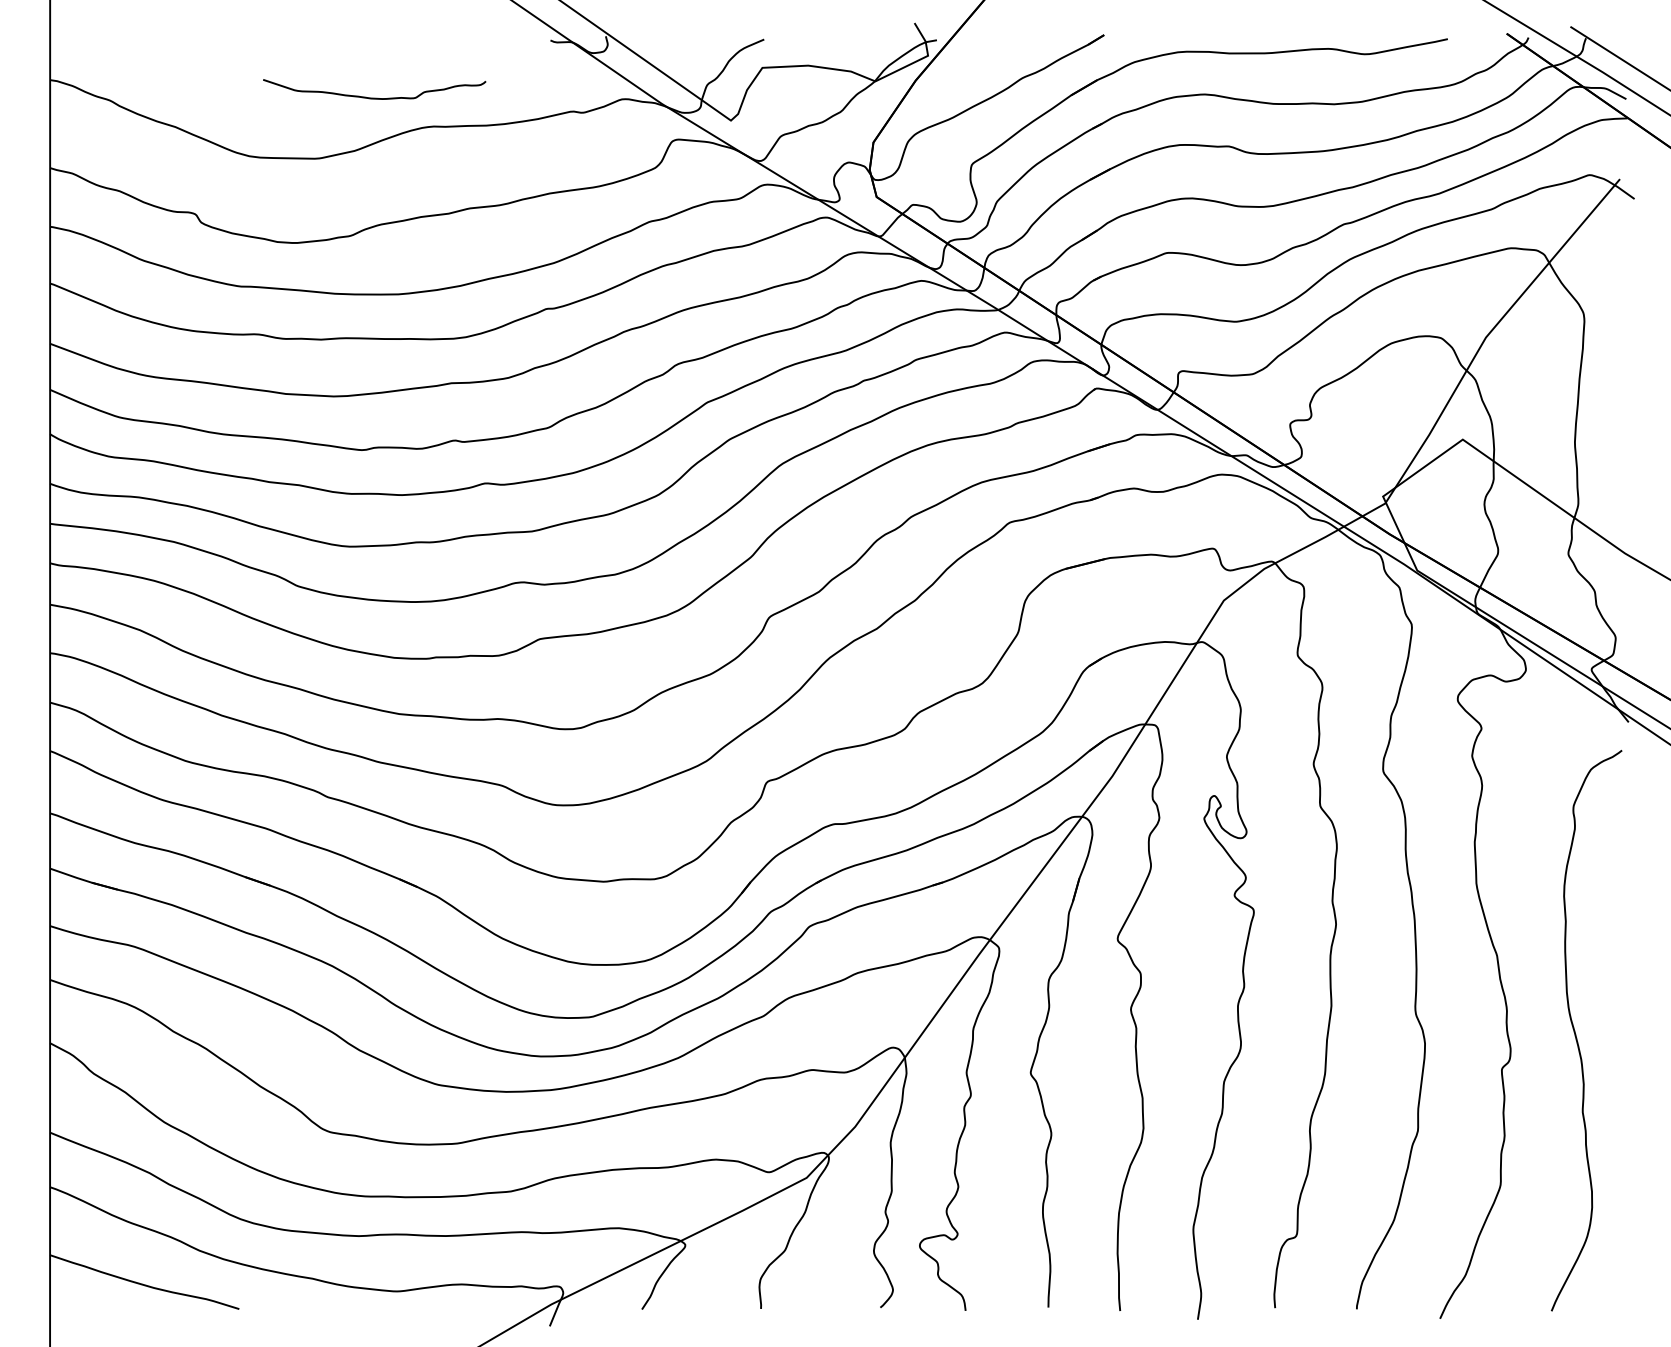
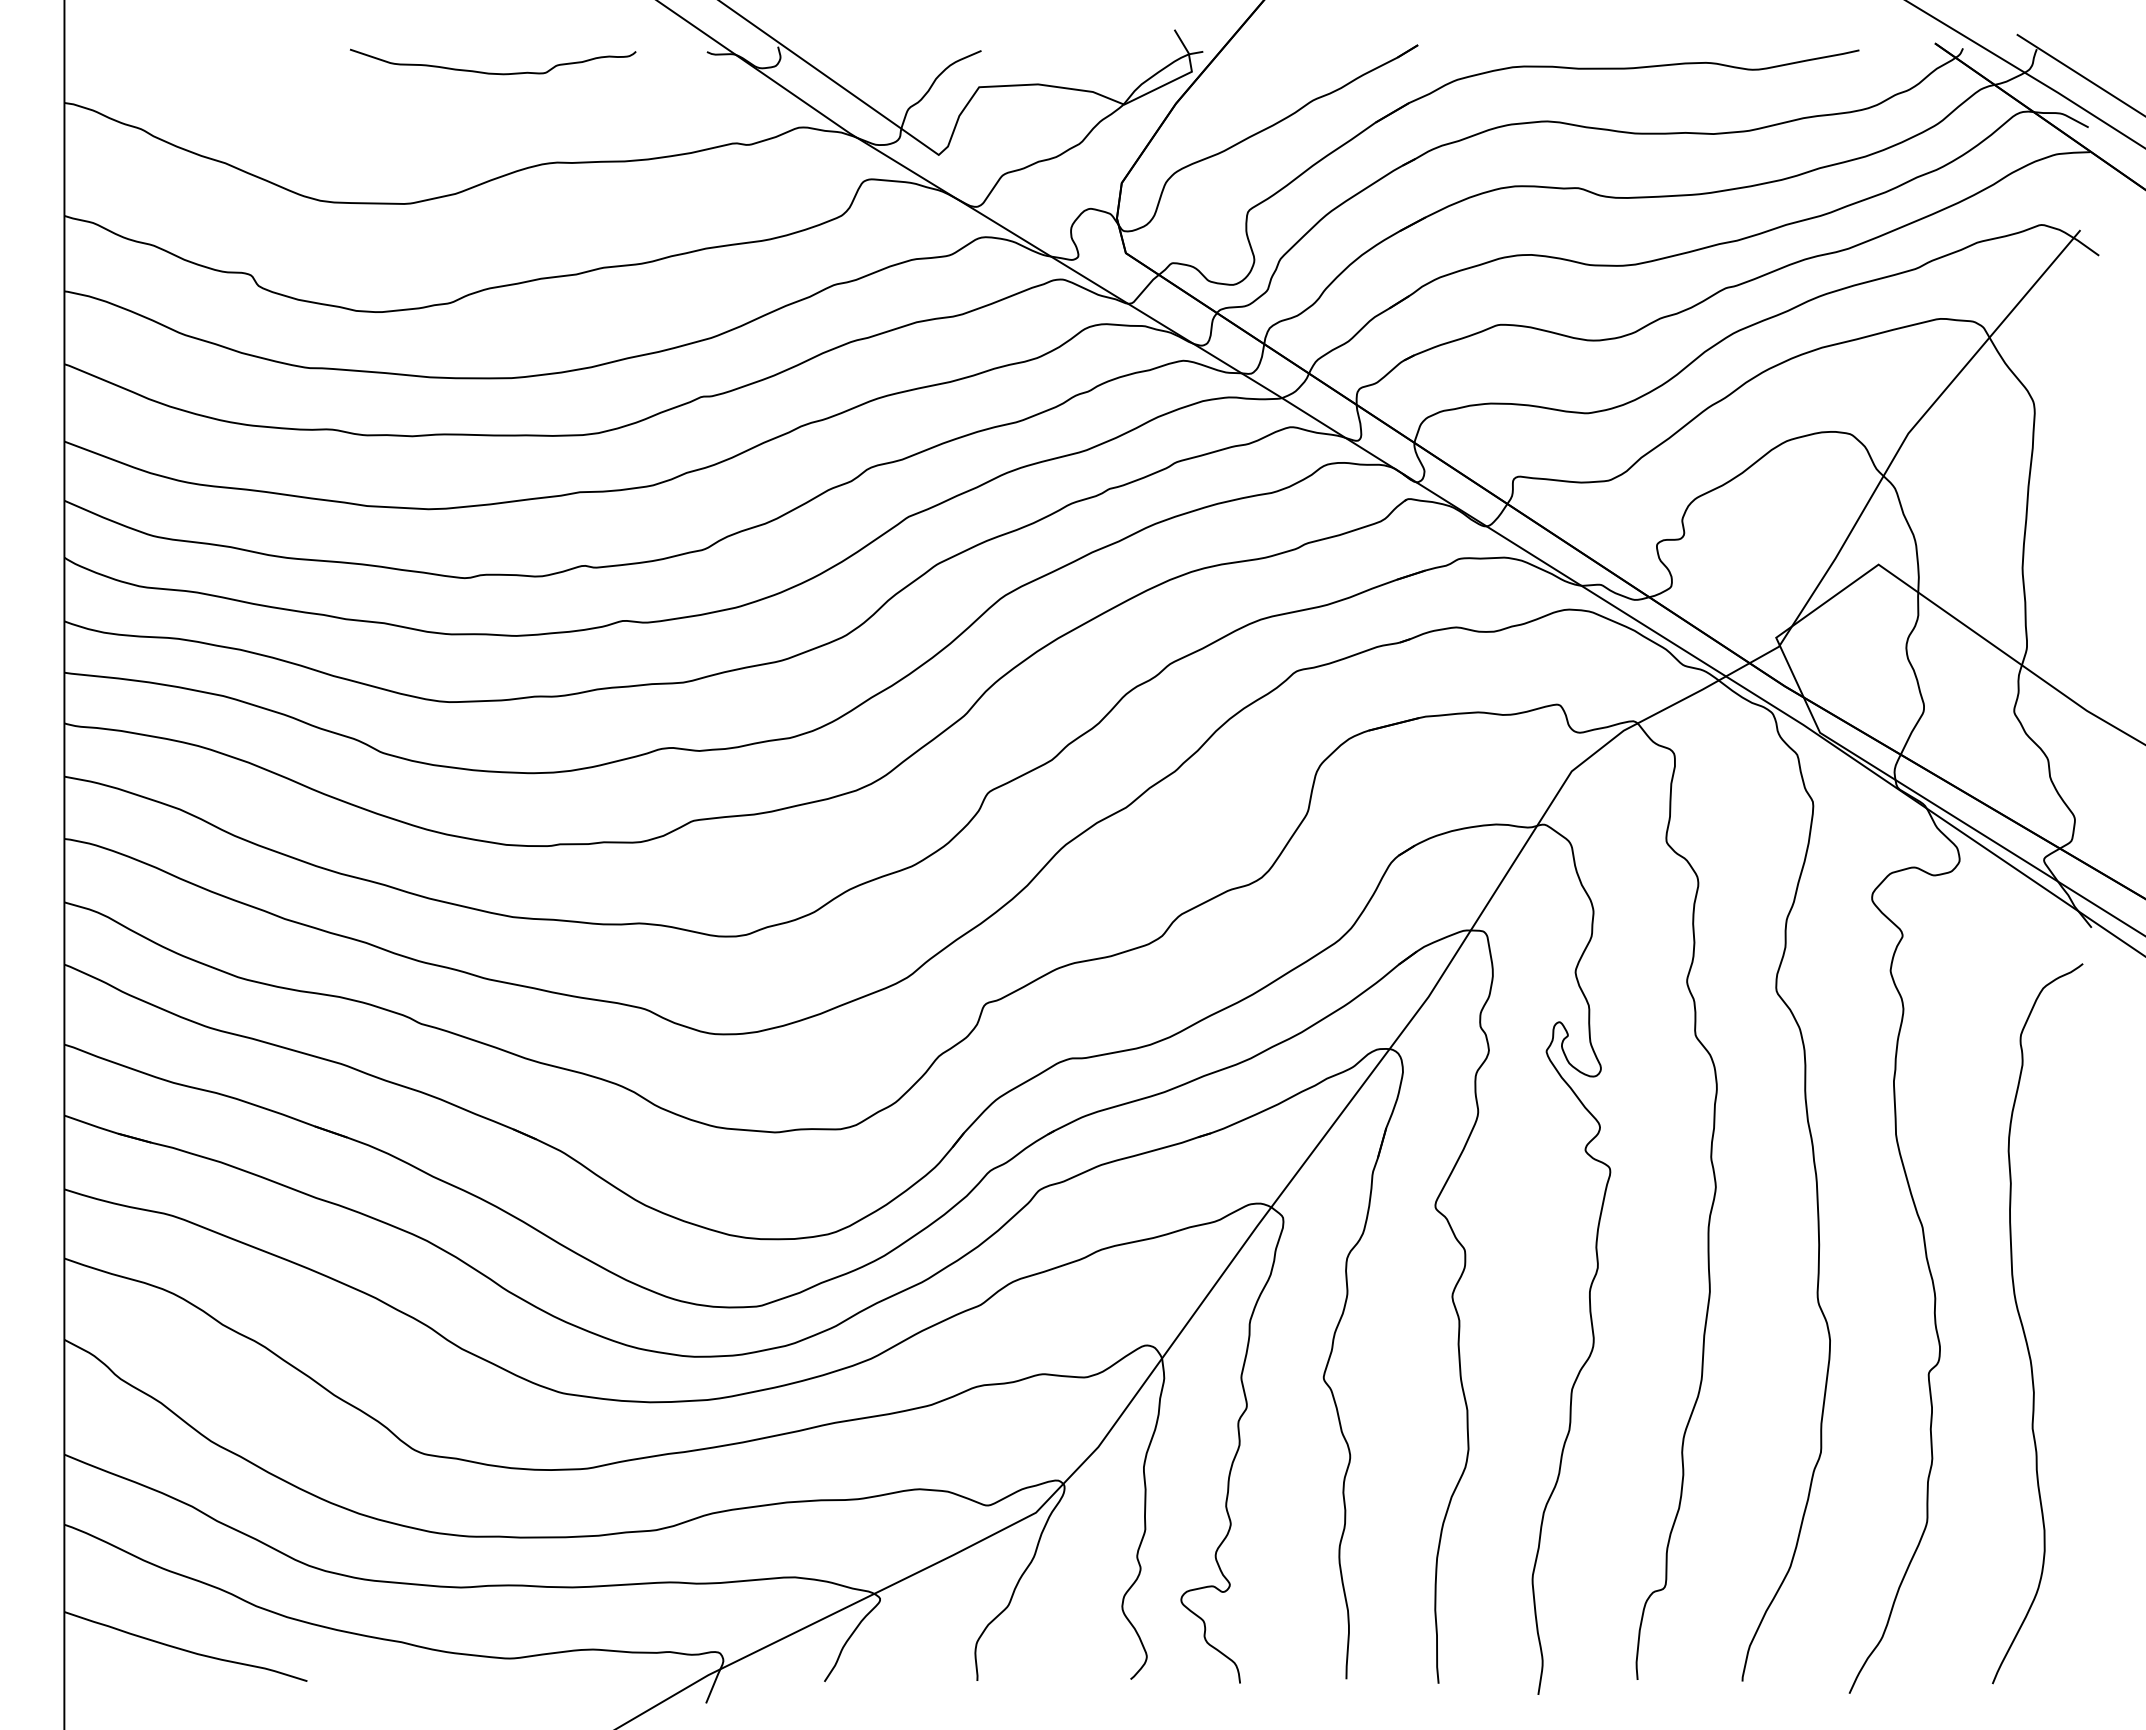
curve: (374, 97) -> (492, 72), moved

